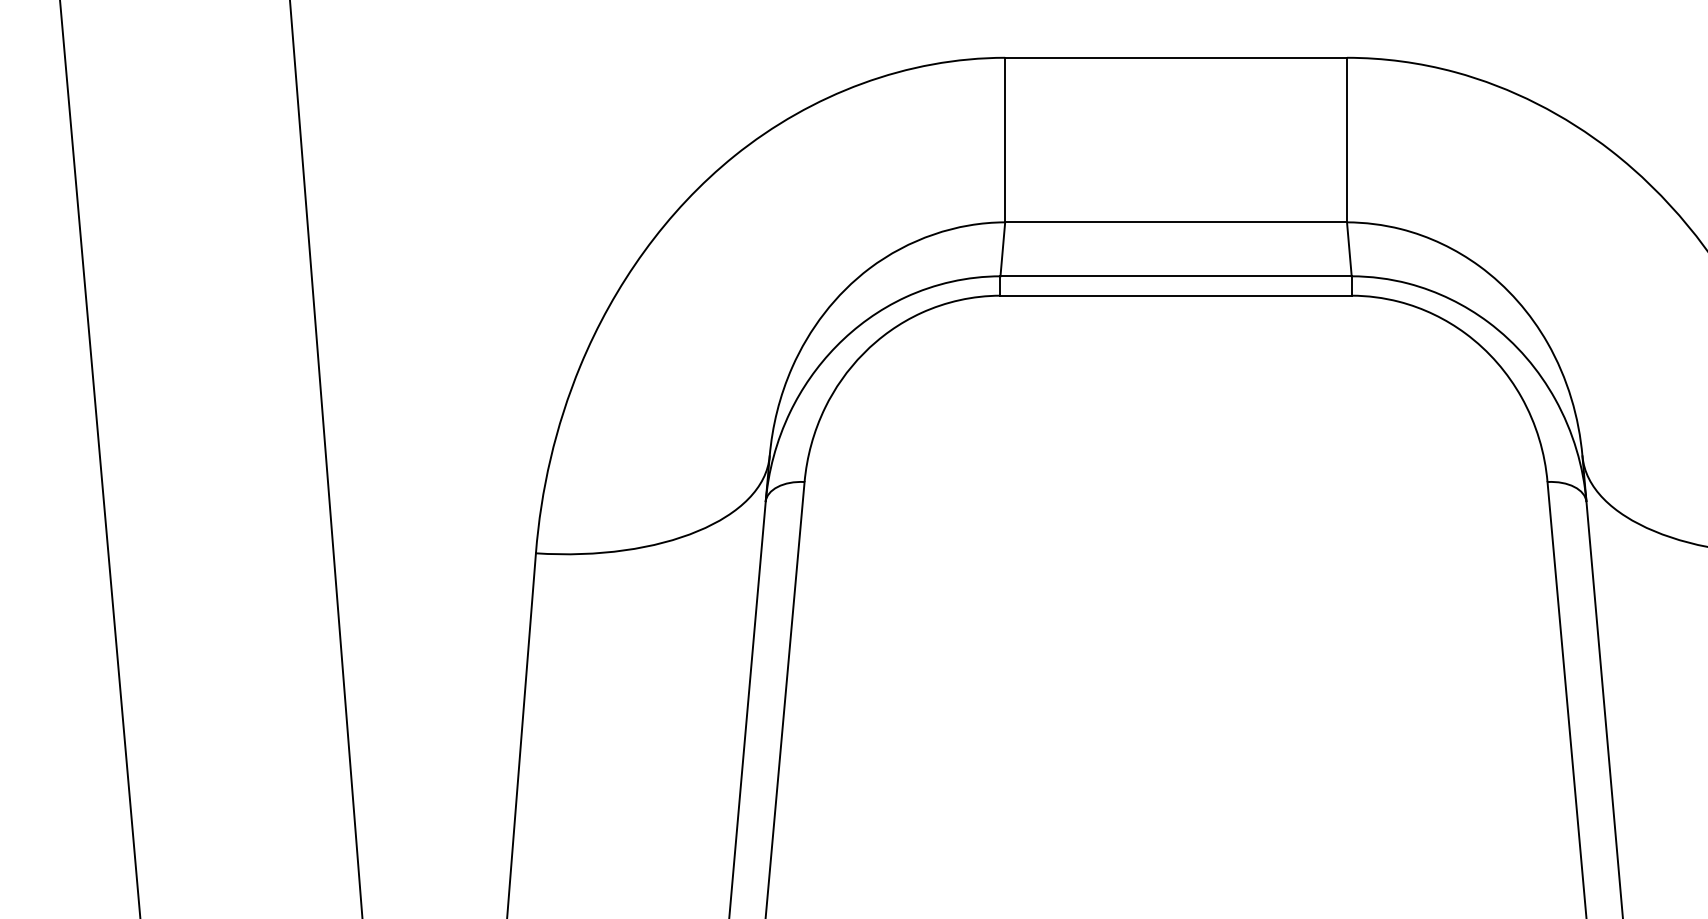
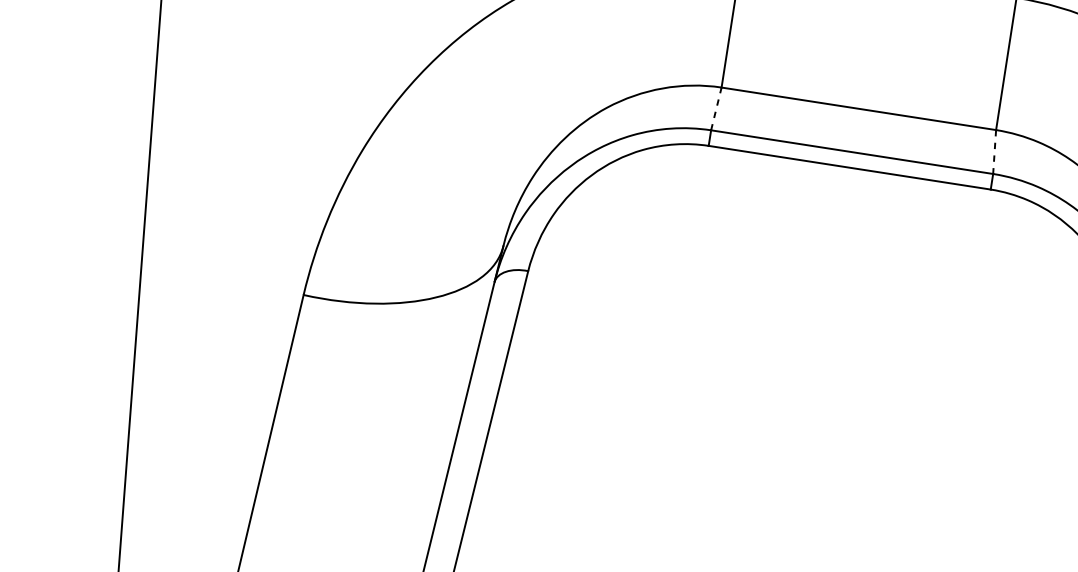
line: (1002, 248) -> (716, 108), solid -> dashed
line: (1349, 249) -> (994, 152), solid -> dashed

